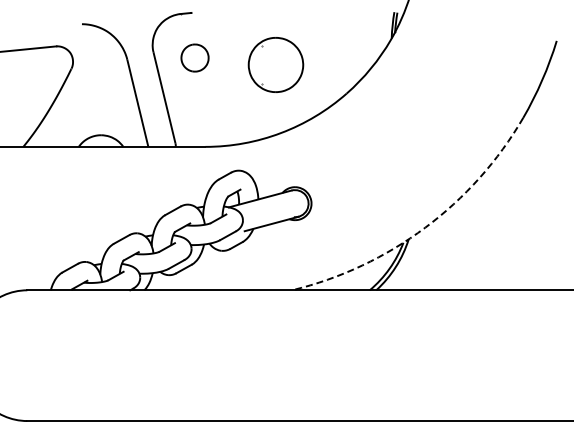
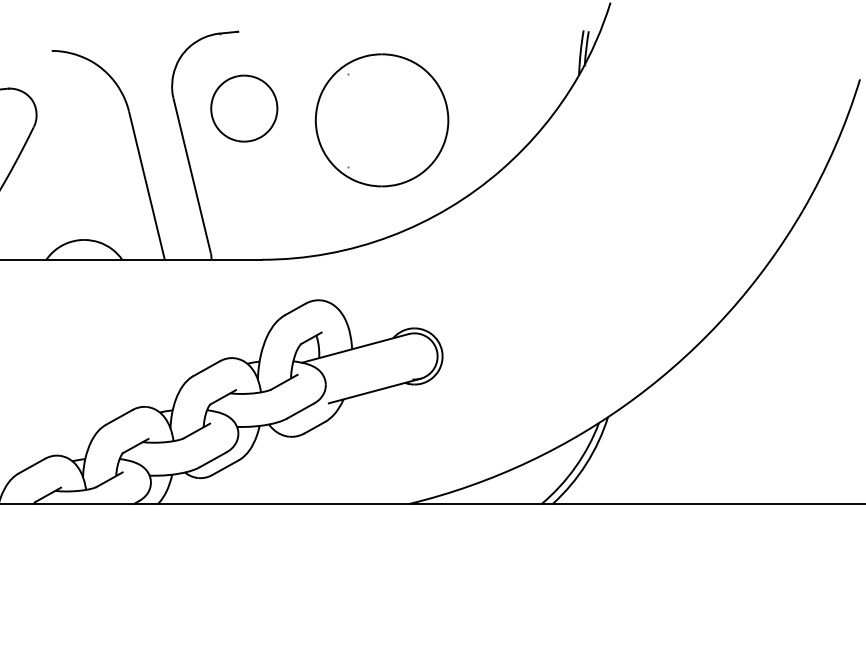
part: (194, 57) -> (243, 107), size x1.43
part: (275, 64) -> (381, 119), size x1.43
arc: (425, 227) -> (636, 397), dashed -> solid

